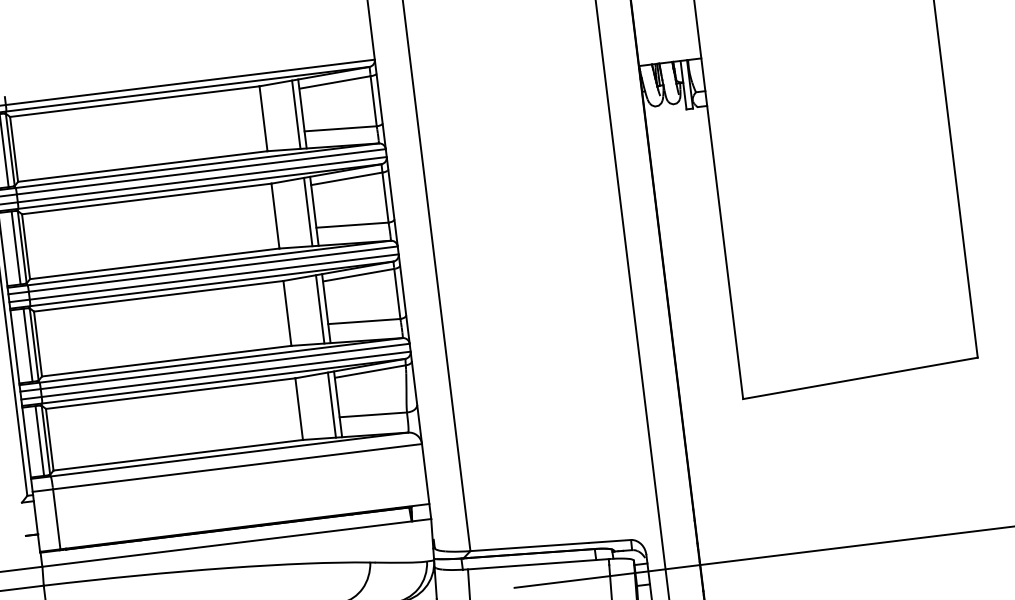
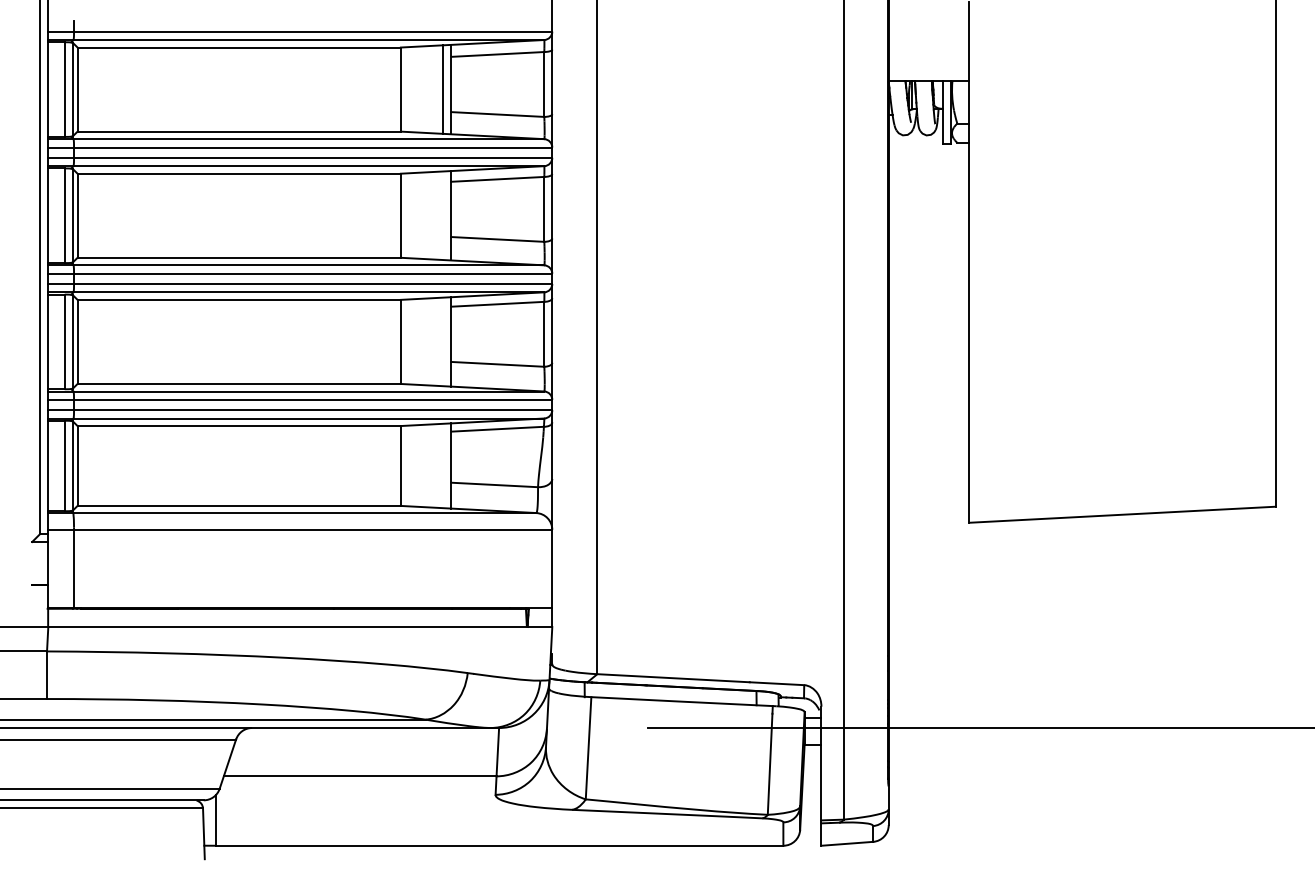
line: (308, 211) -> (443, 215), removed
line: (320, 309) -> (443, 341), removed
line: (331, 404) -> (443, 465), removed

